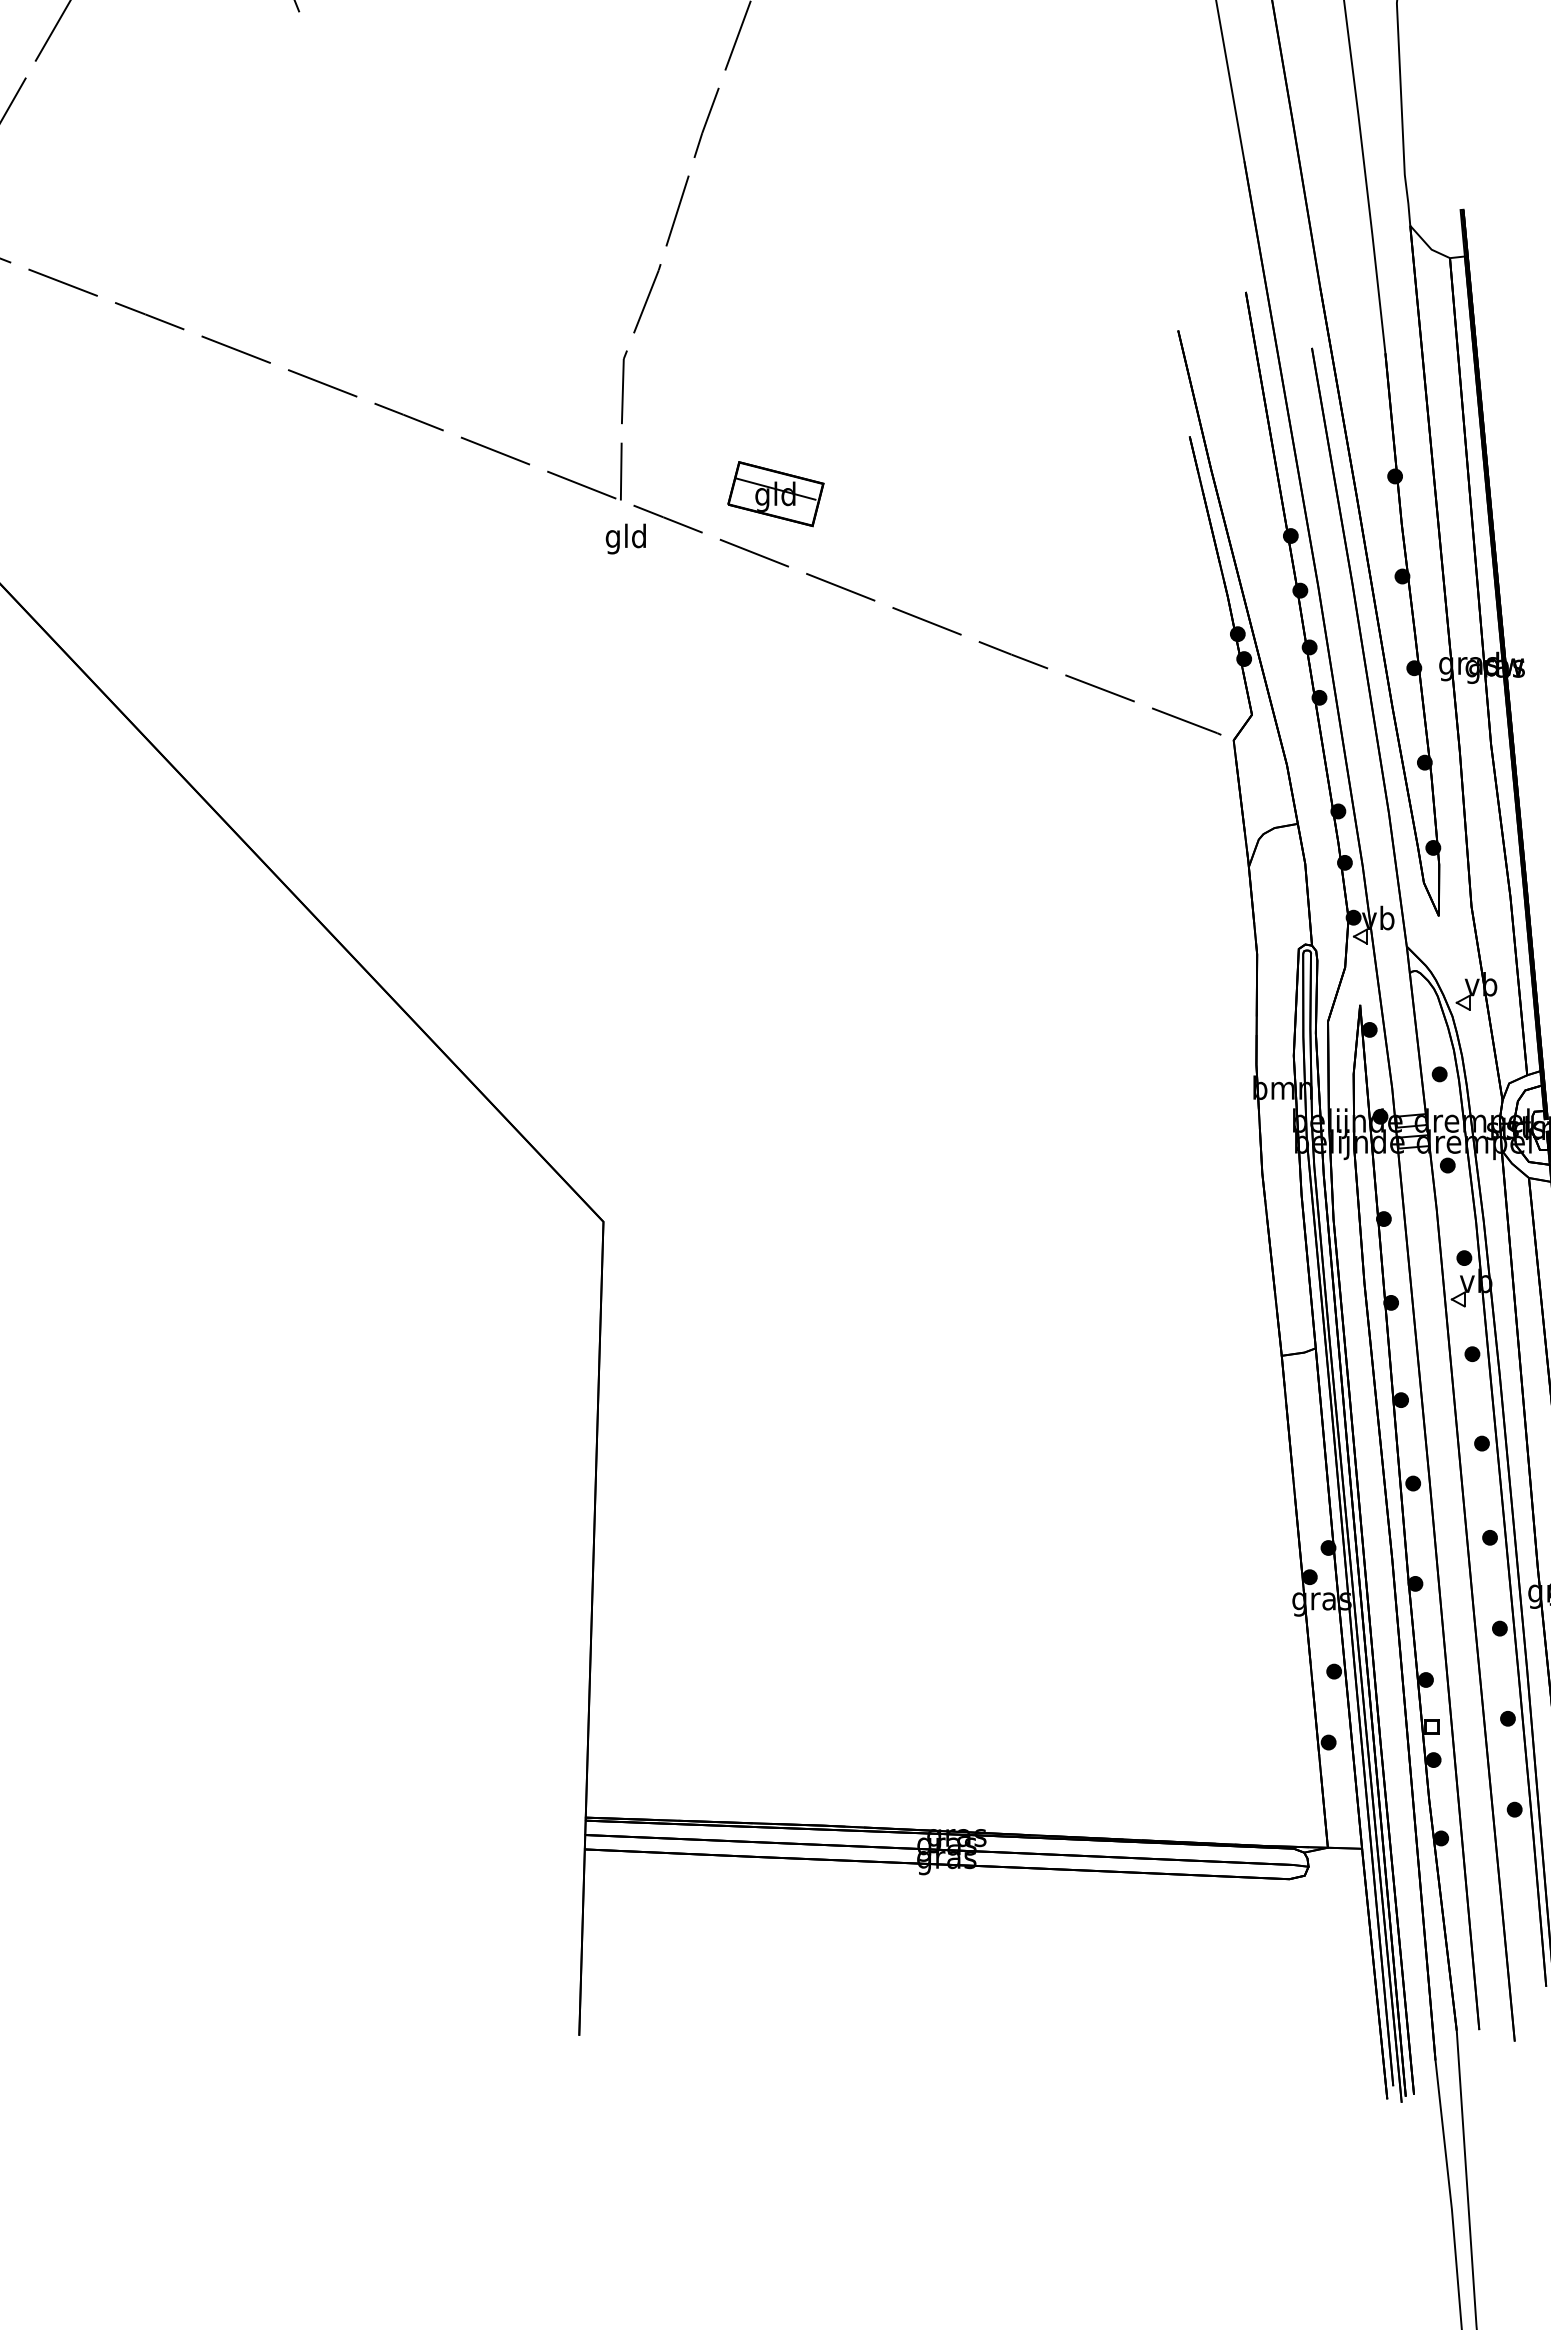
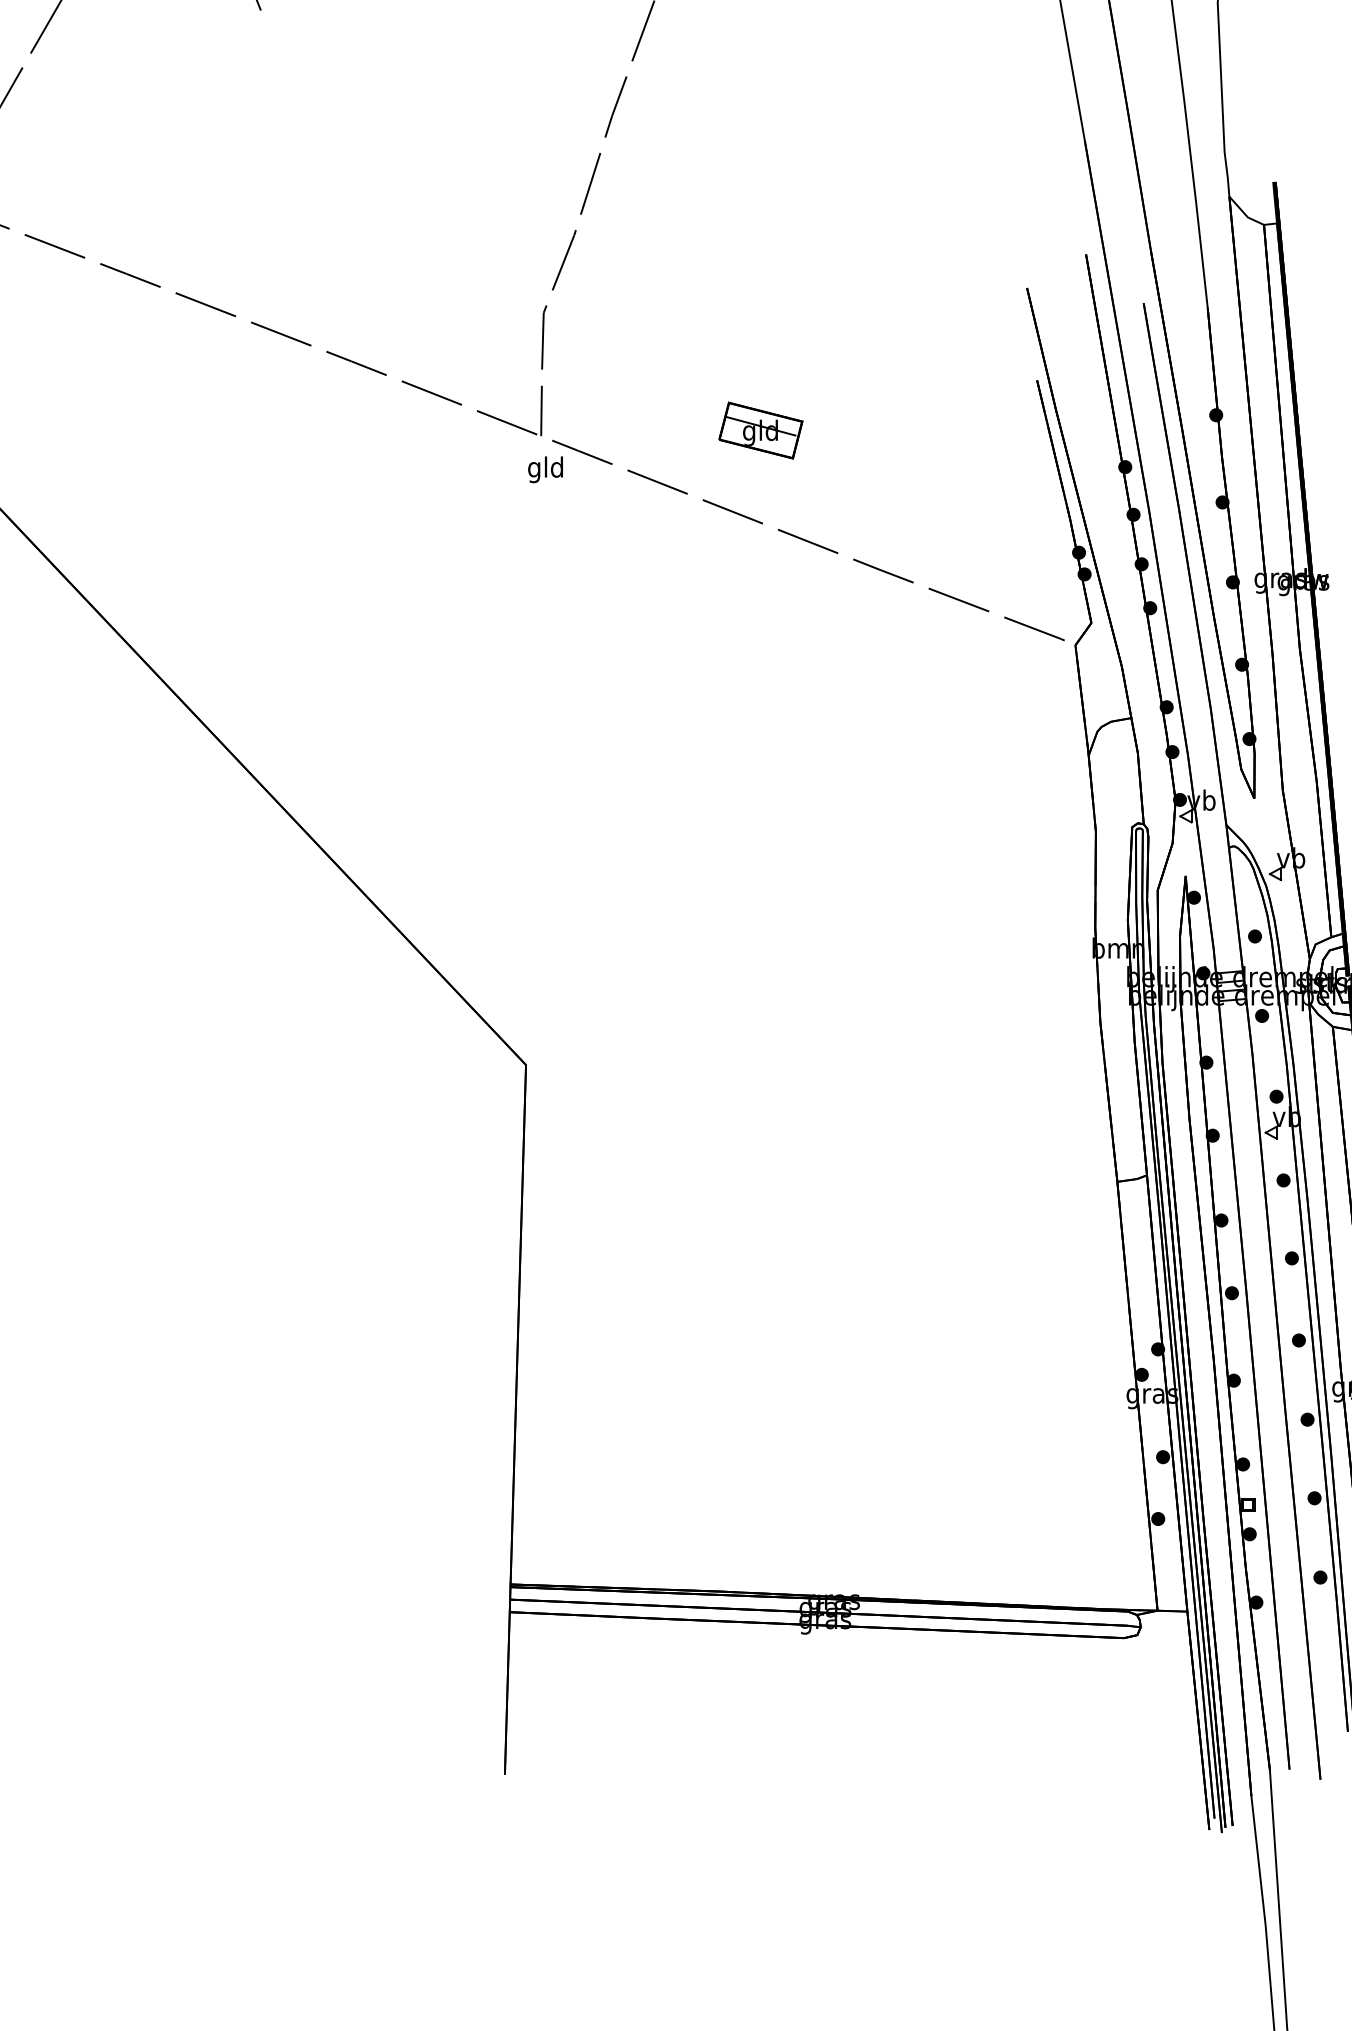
part: (775, 494) -> (760, 430), moved

